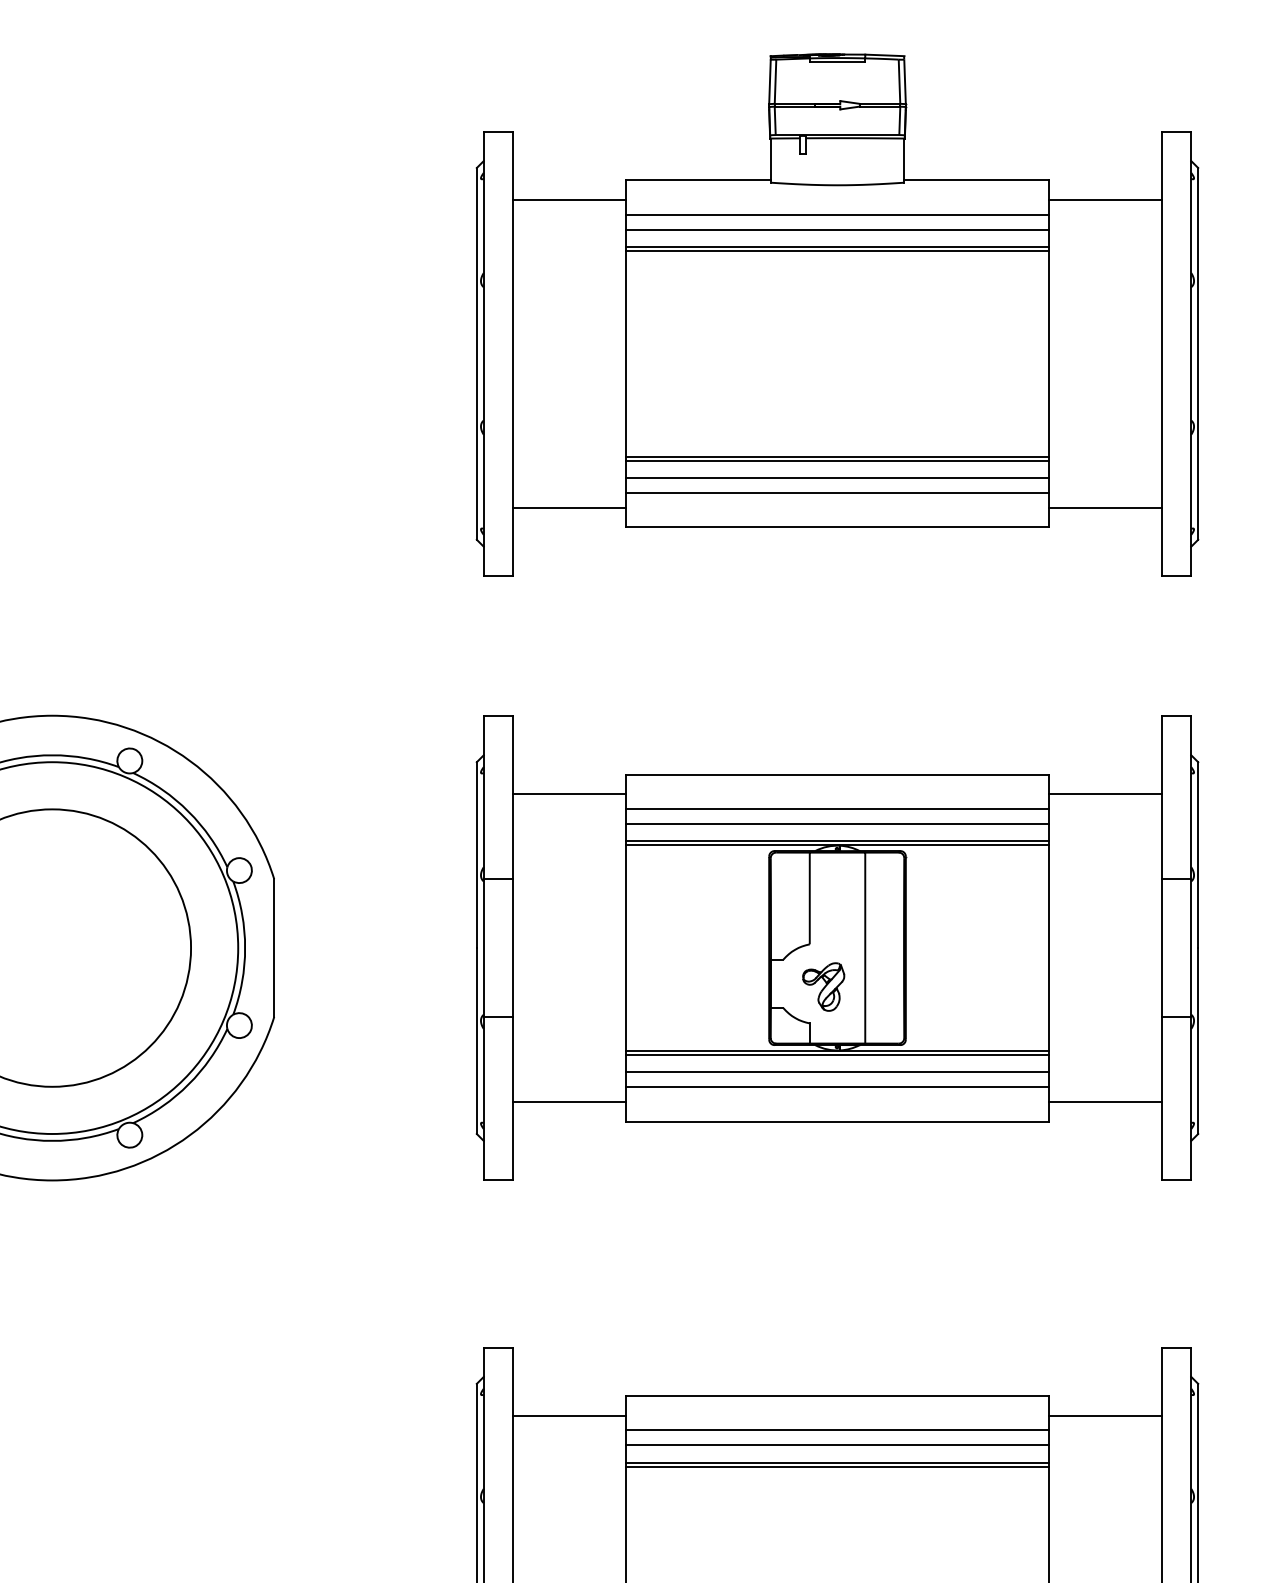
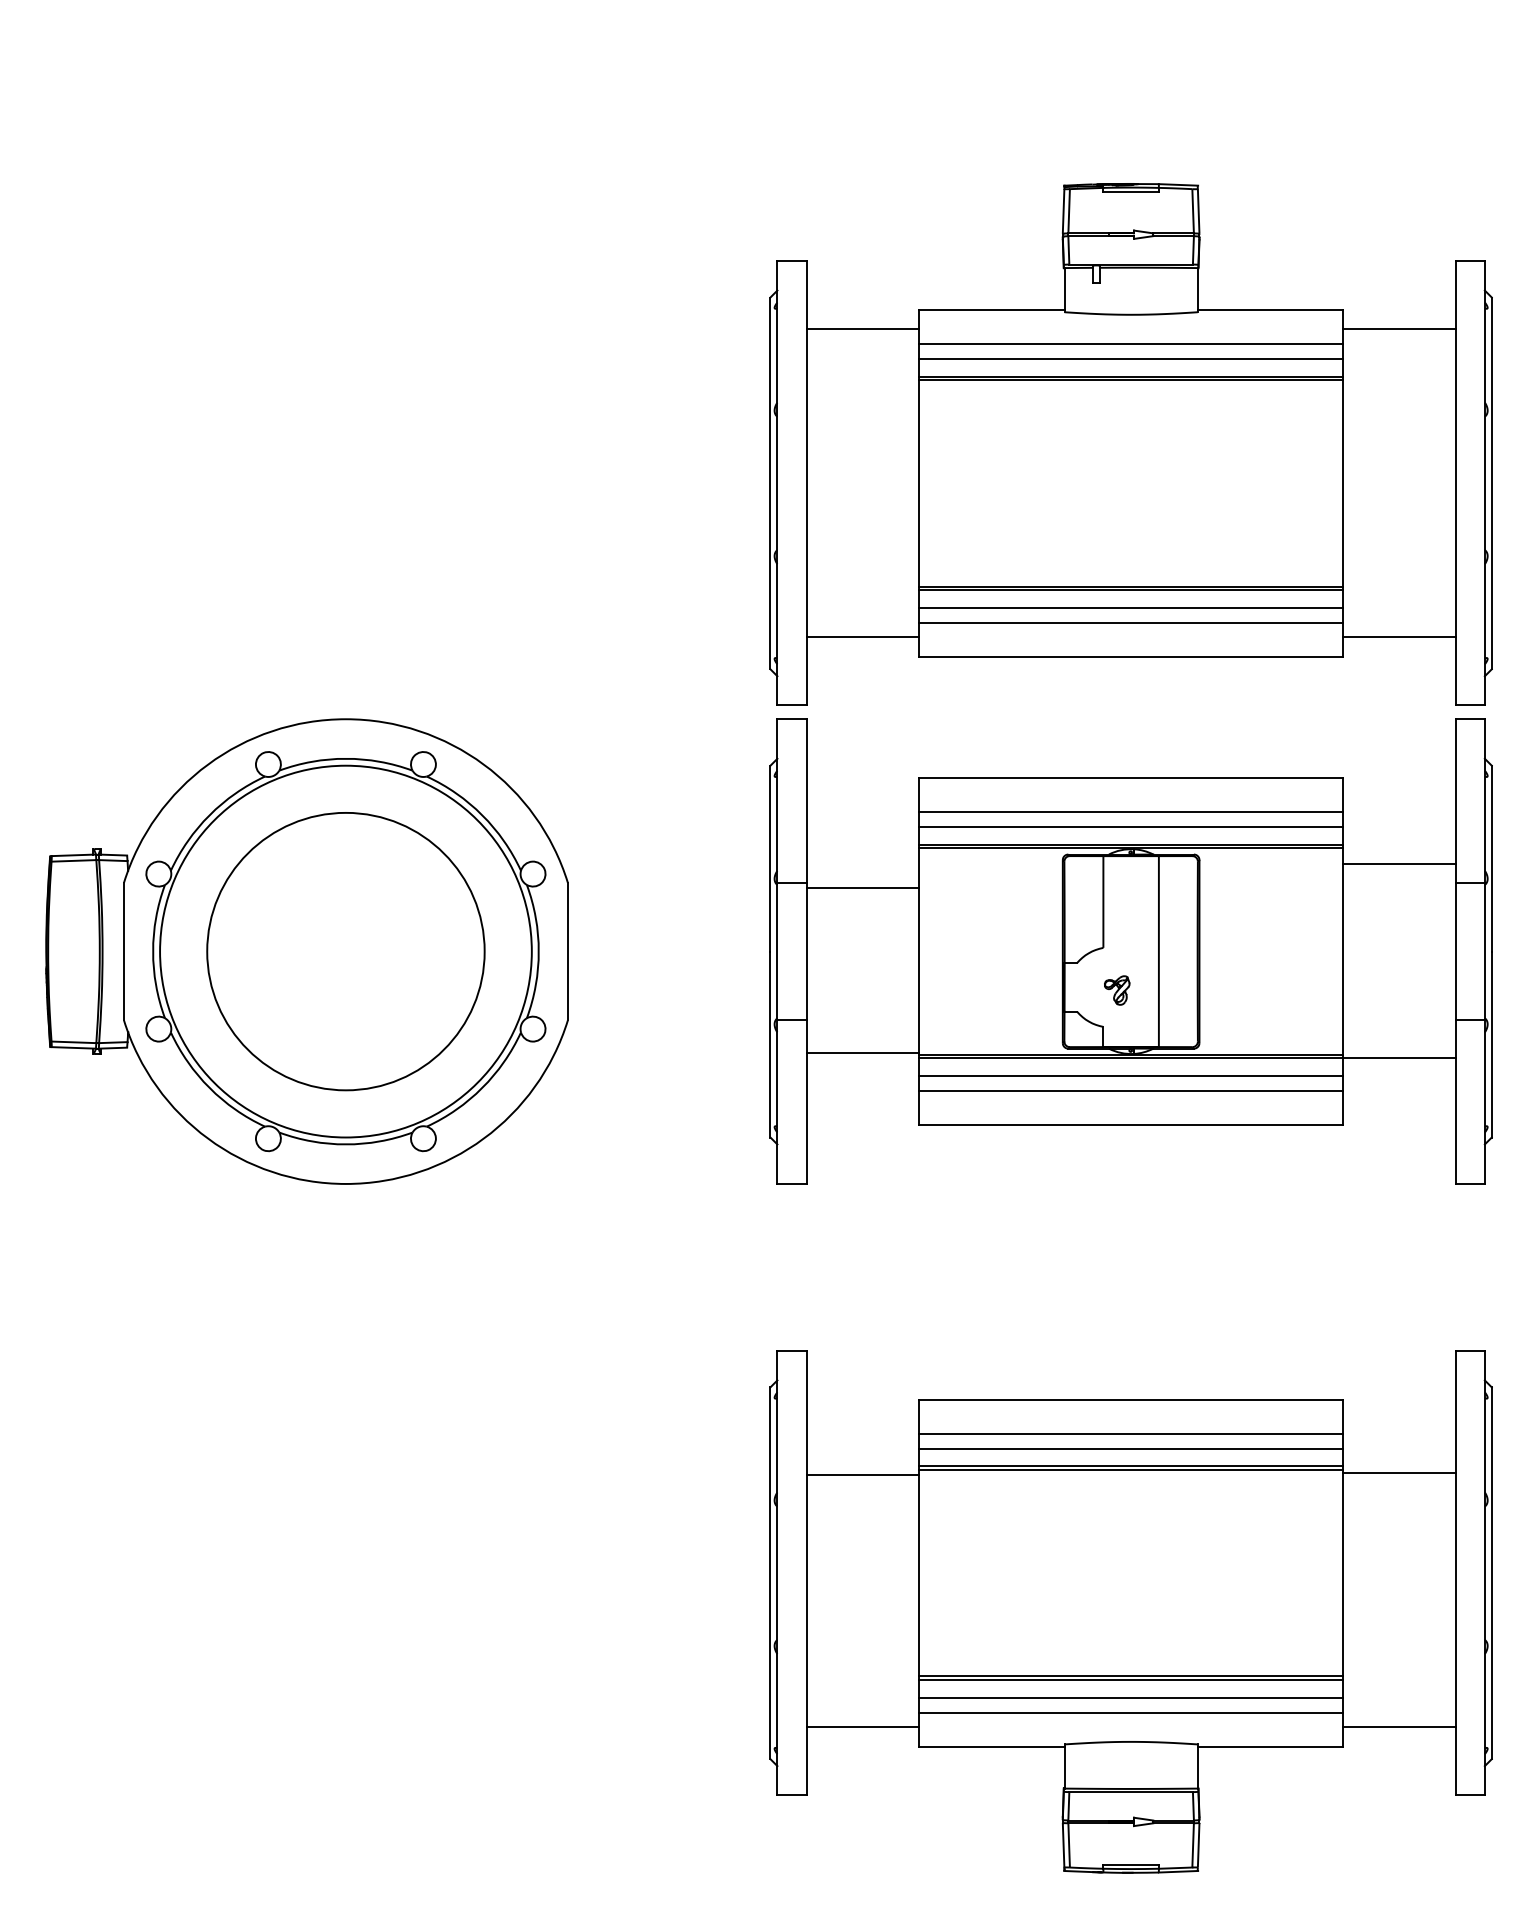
part: (836, 314) -> (1130, 444), moved
line: (568, 793) -> (862, 887), moved
line: (1104, 793) -> (1398, 863), moved
part: (822, 986) -> (1116, 990), size x0.6
line: (568, 1101) -> (862, 1052), moved
line: (1104, 1101) -> (1398, 1057), moved
line: (568, 1415) -> (862, 1475), moved
line: (1104, 1415) -> (1398, 1473), moved

